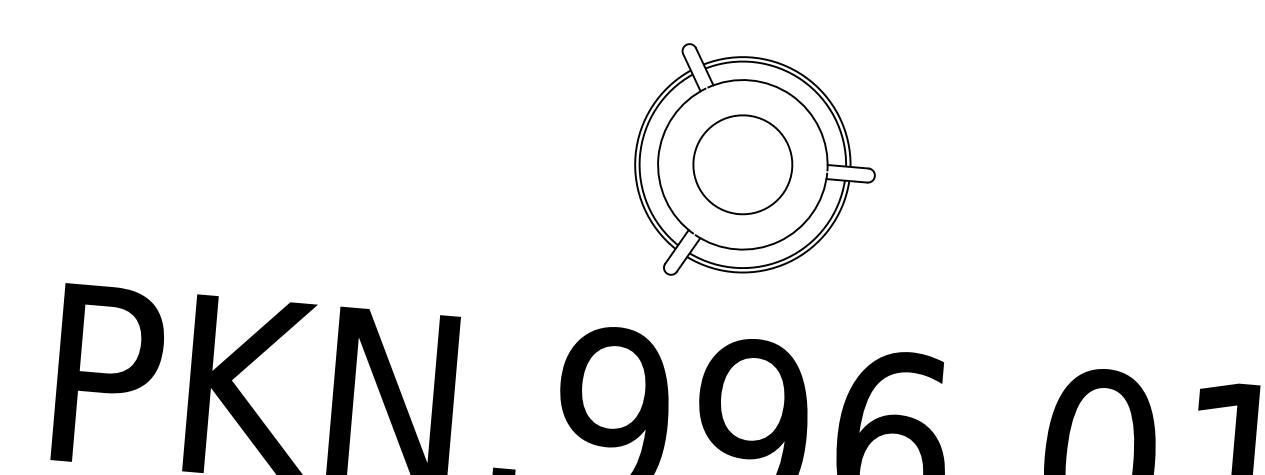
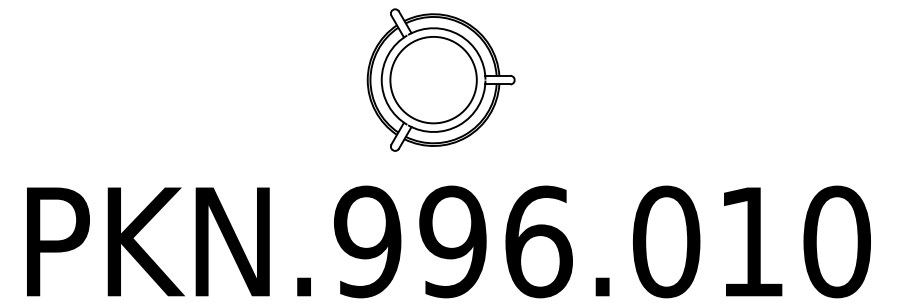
circle: (742, 163) -> (433, 79), size x1.43

